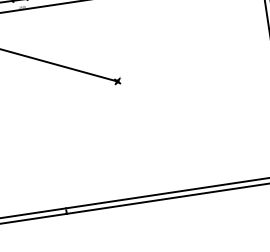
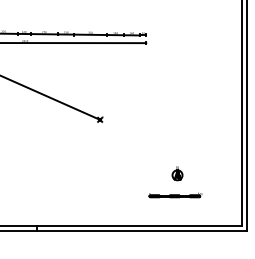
part: (211, 127) -> (177, 173), added
part: (212, 152) -> (175, 195), added

